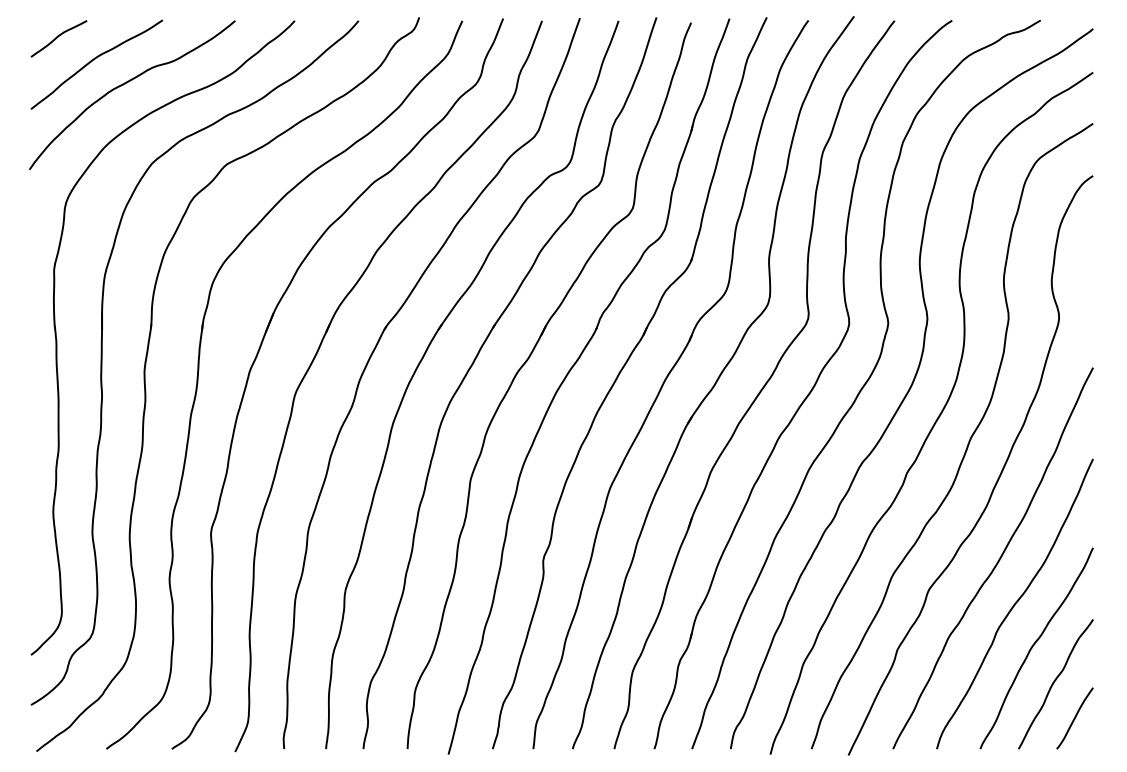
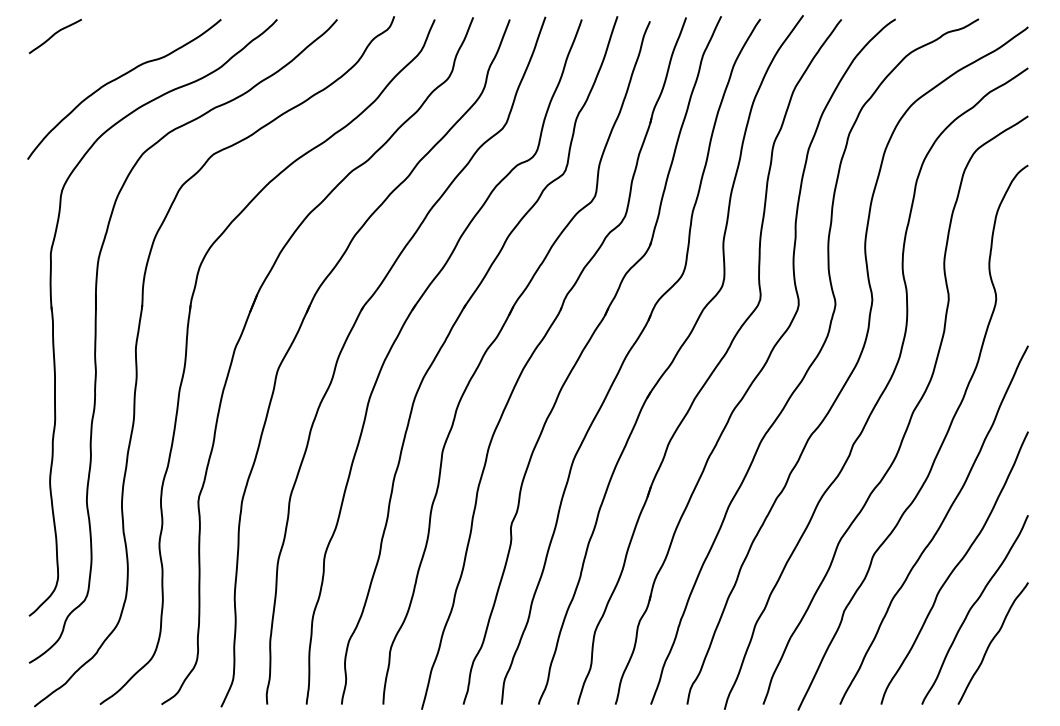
curve: (94, 60) -> (88, 56), removed
curve: (1074, 718) -> (1010, 675), removed

